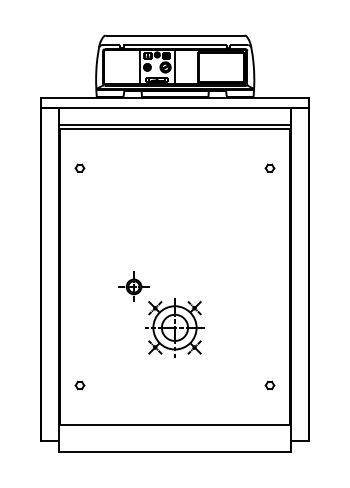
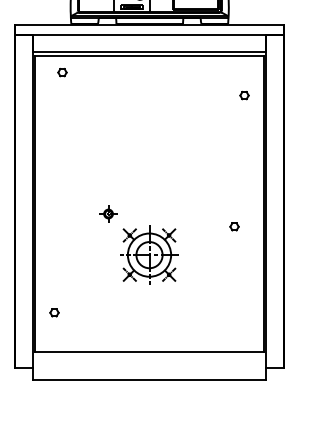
part: (79, 167) -> (62, 71), moved
part: (133, 286) -> (108, 213), size x0.6
part: (269, 385) -> (234, 226), moved

